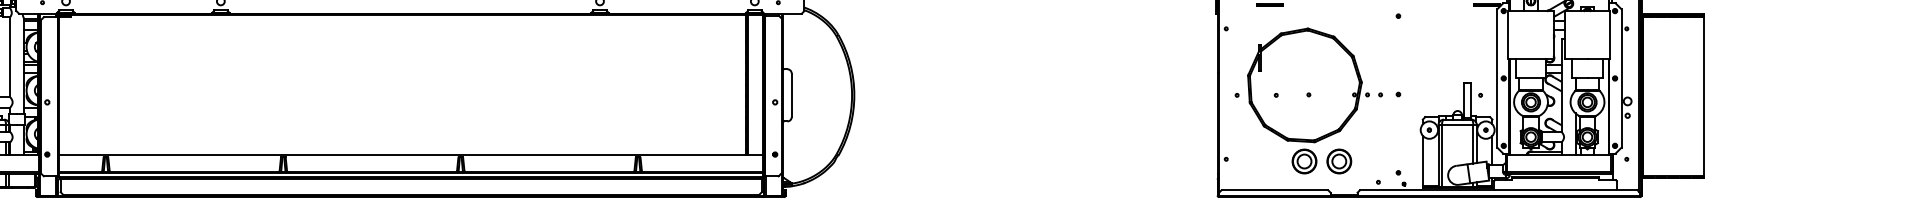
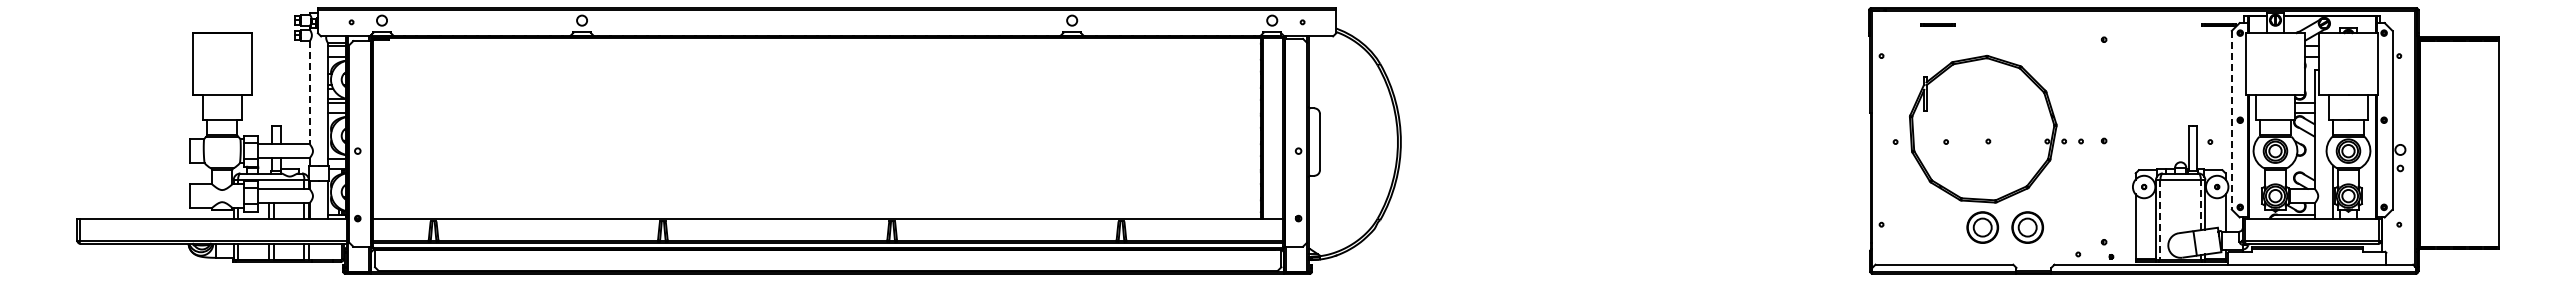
line: (9, 57) -> (309, 92), solid -> dashed
line: (1497, 78) -> (2231, 120), solid -> dashed
line: (1473, 144) -> (2200, 205), solid -> dashed
line: (1442, 156) -> (2160, 220), solid -> dashed

